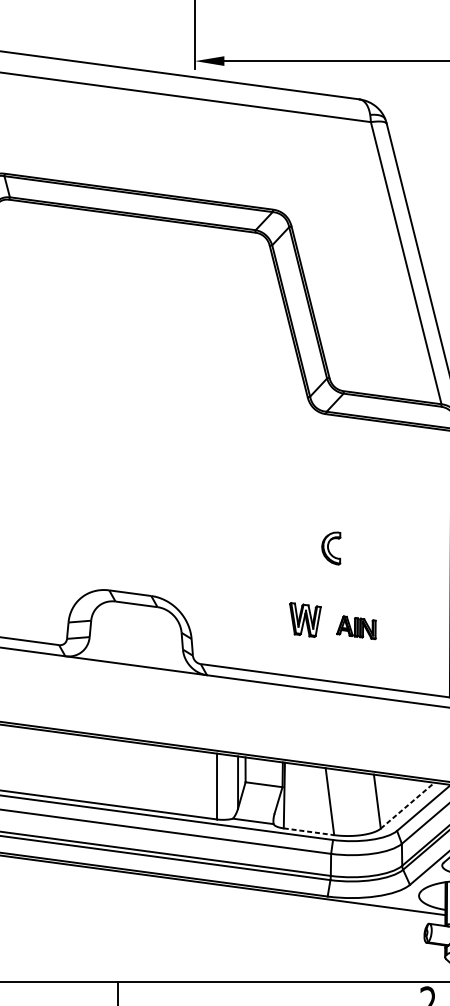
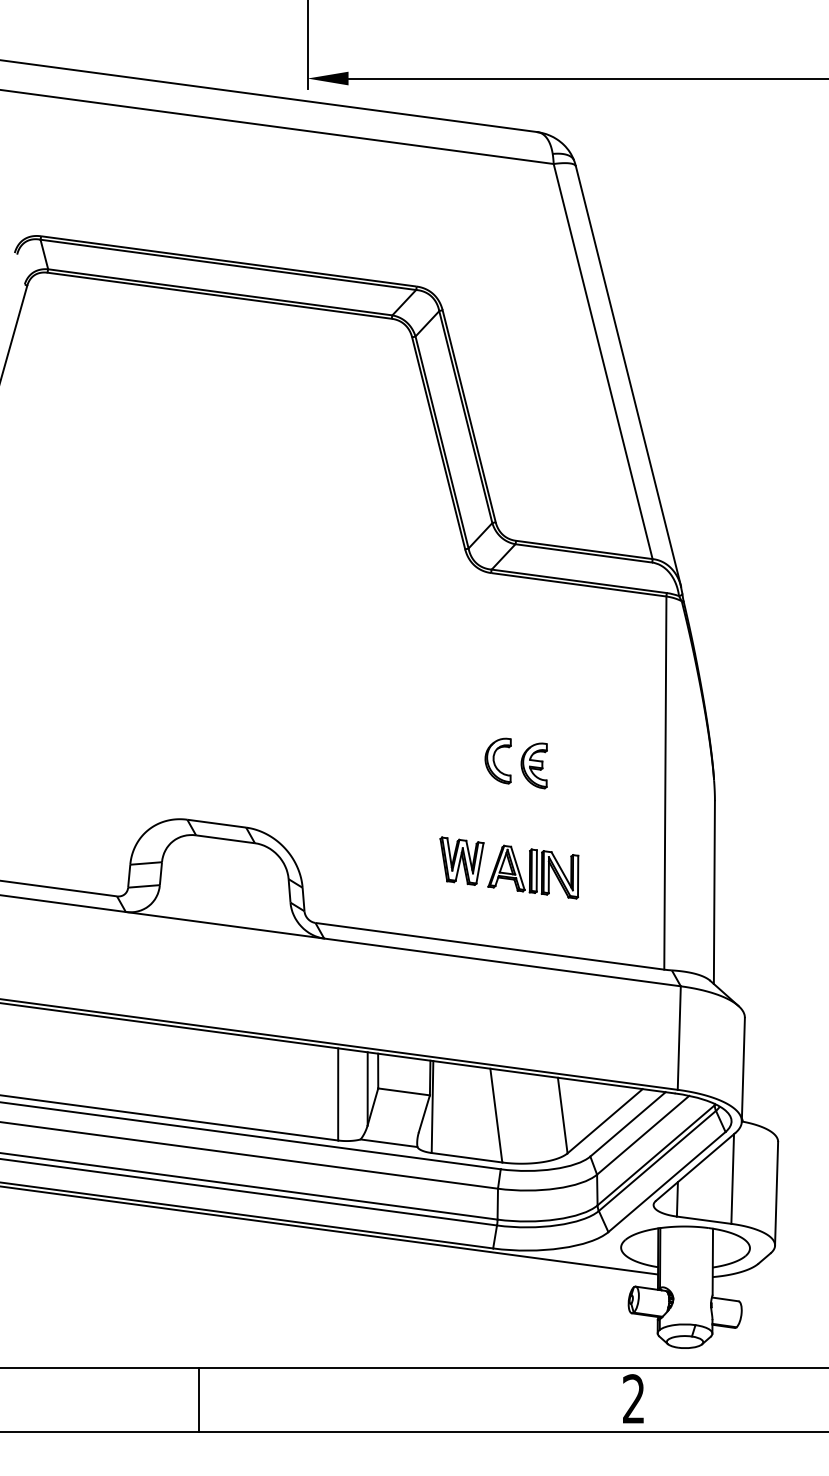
part: (356, 551) -> (533, 765), added
part: (356, 627) -> (533, 871), size x1.67
line: (407, 805) -> (605, 1120), dashed -> solid
line: (309, 831) -> (467, 1157), dashed -> solid

